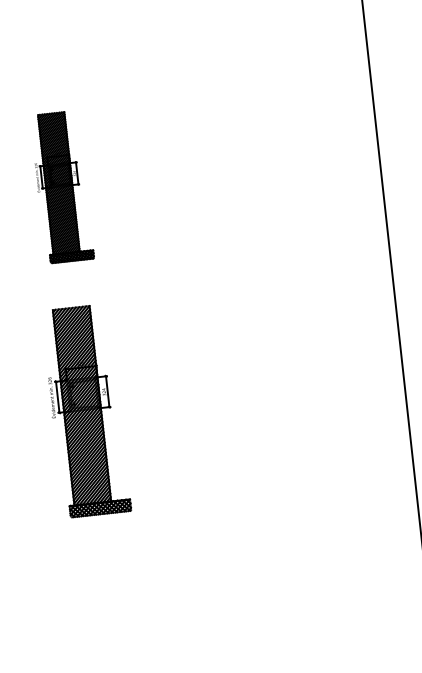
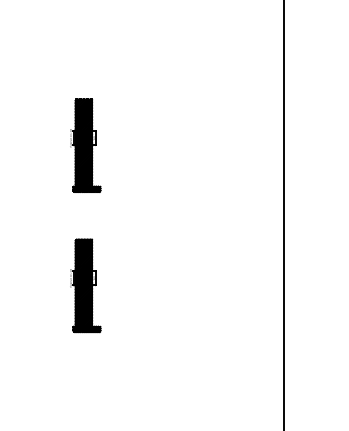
part: (86, 410) -> (85, 285), size x0.71

